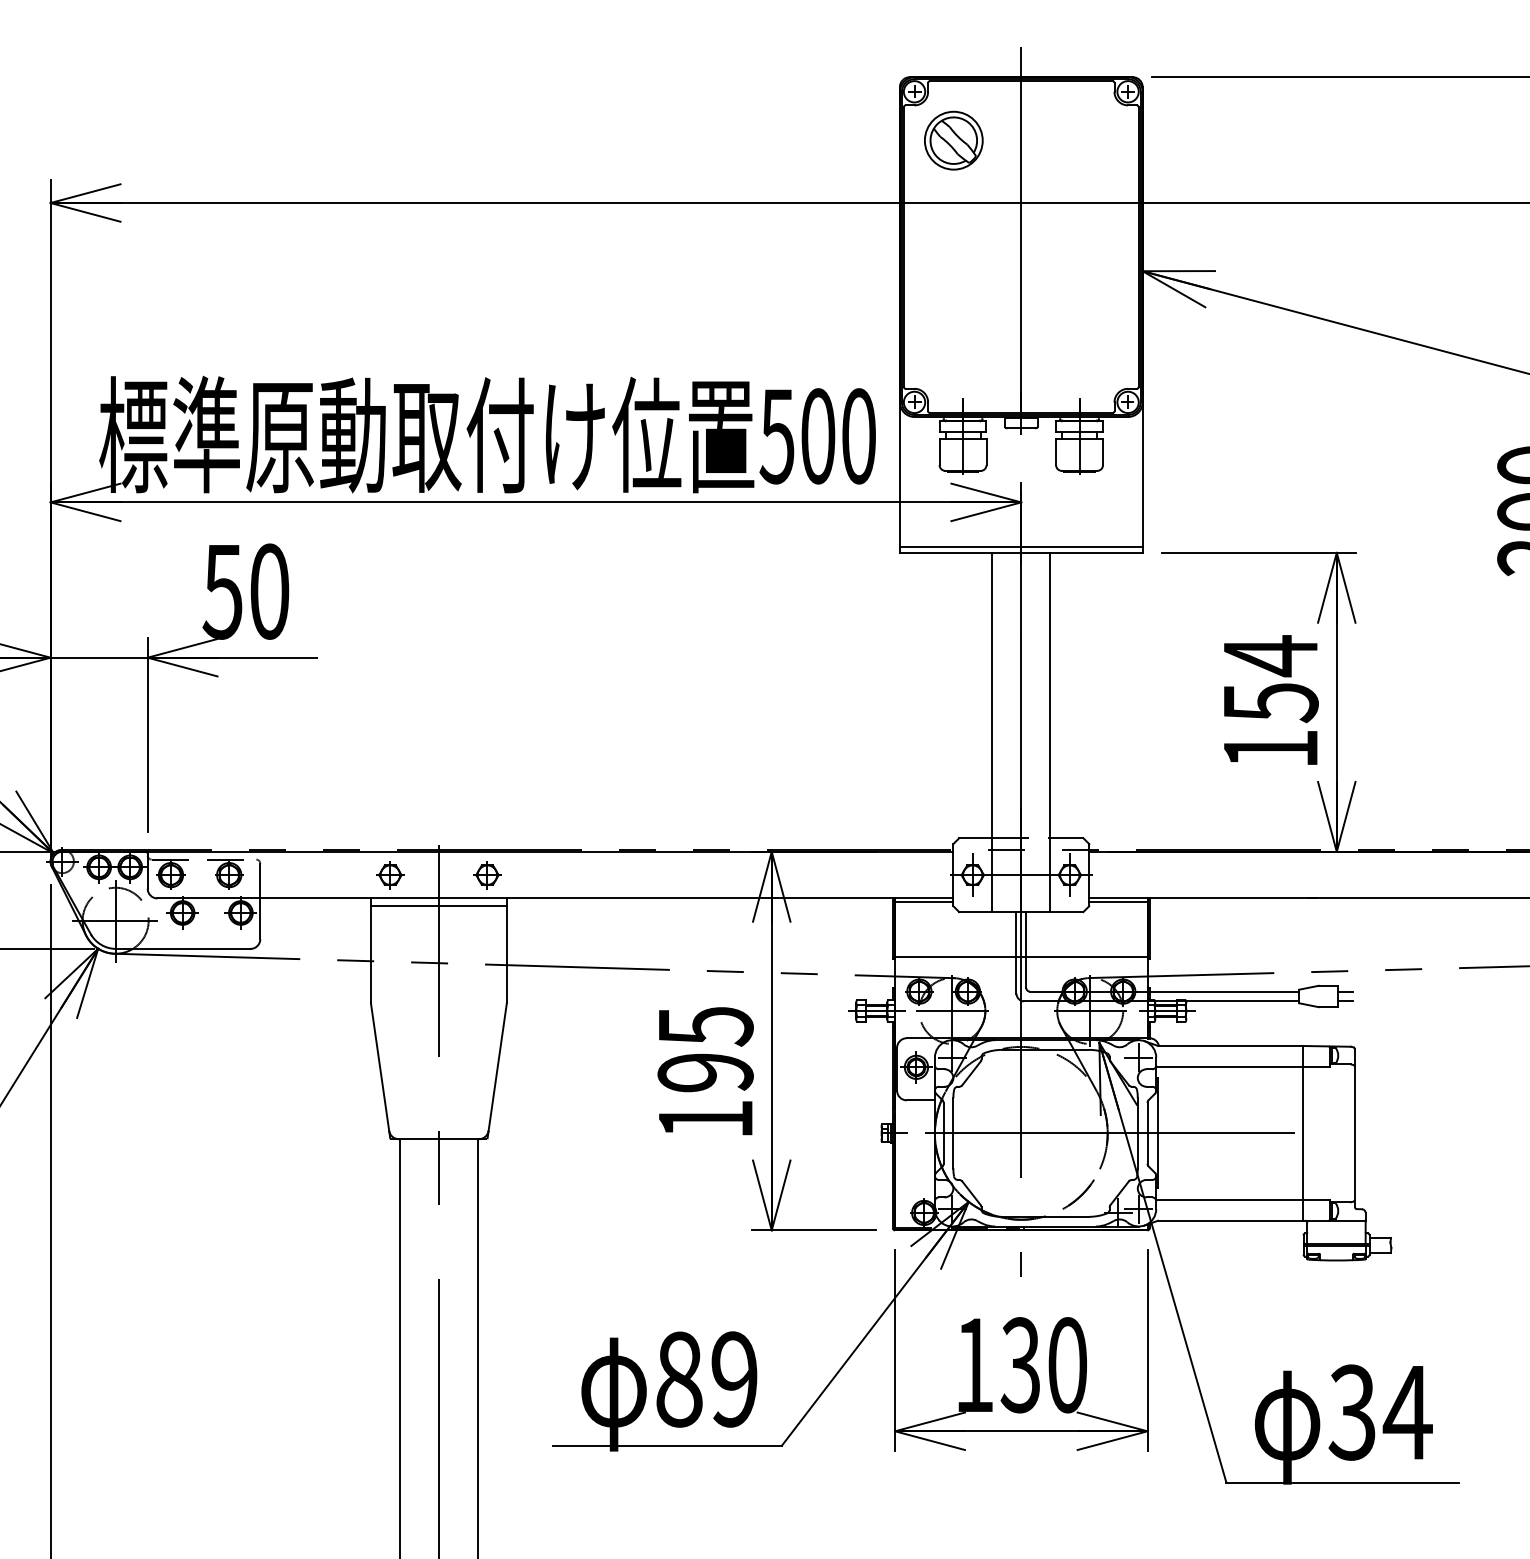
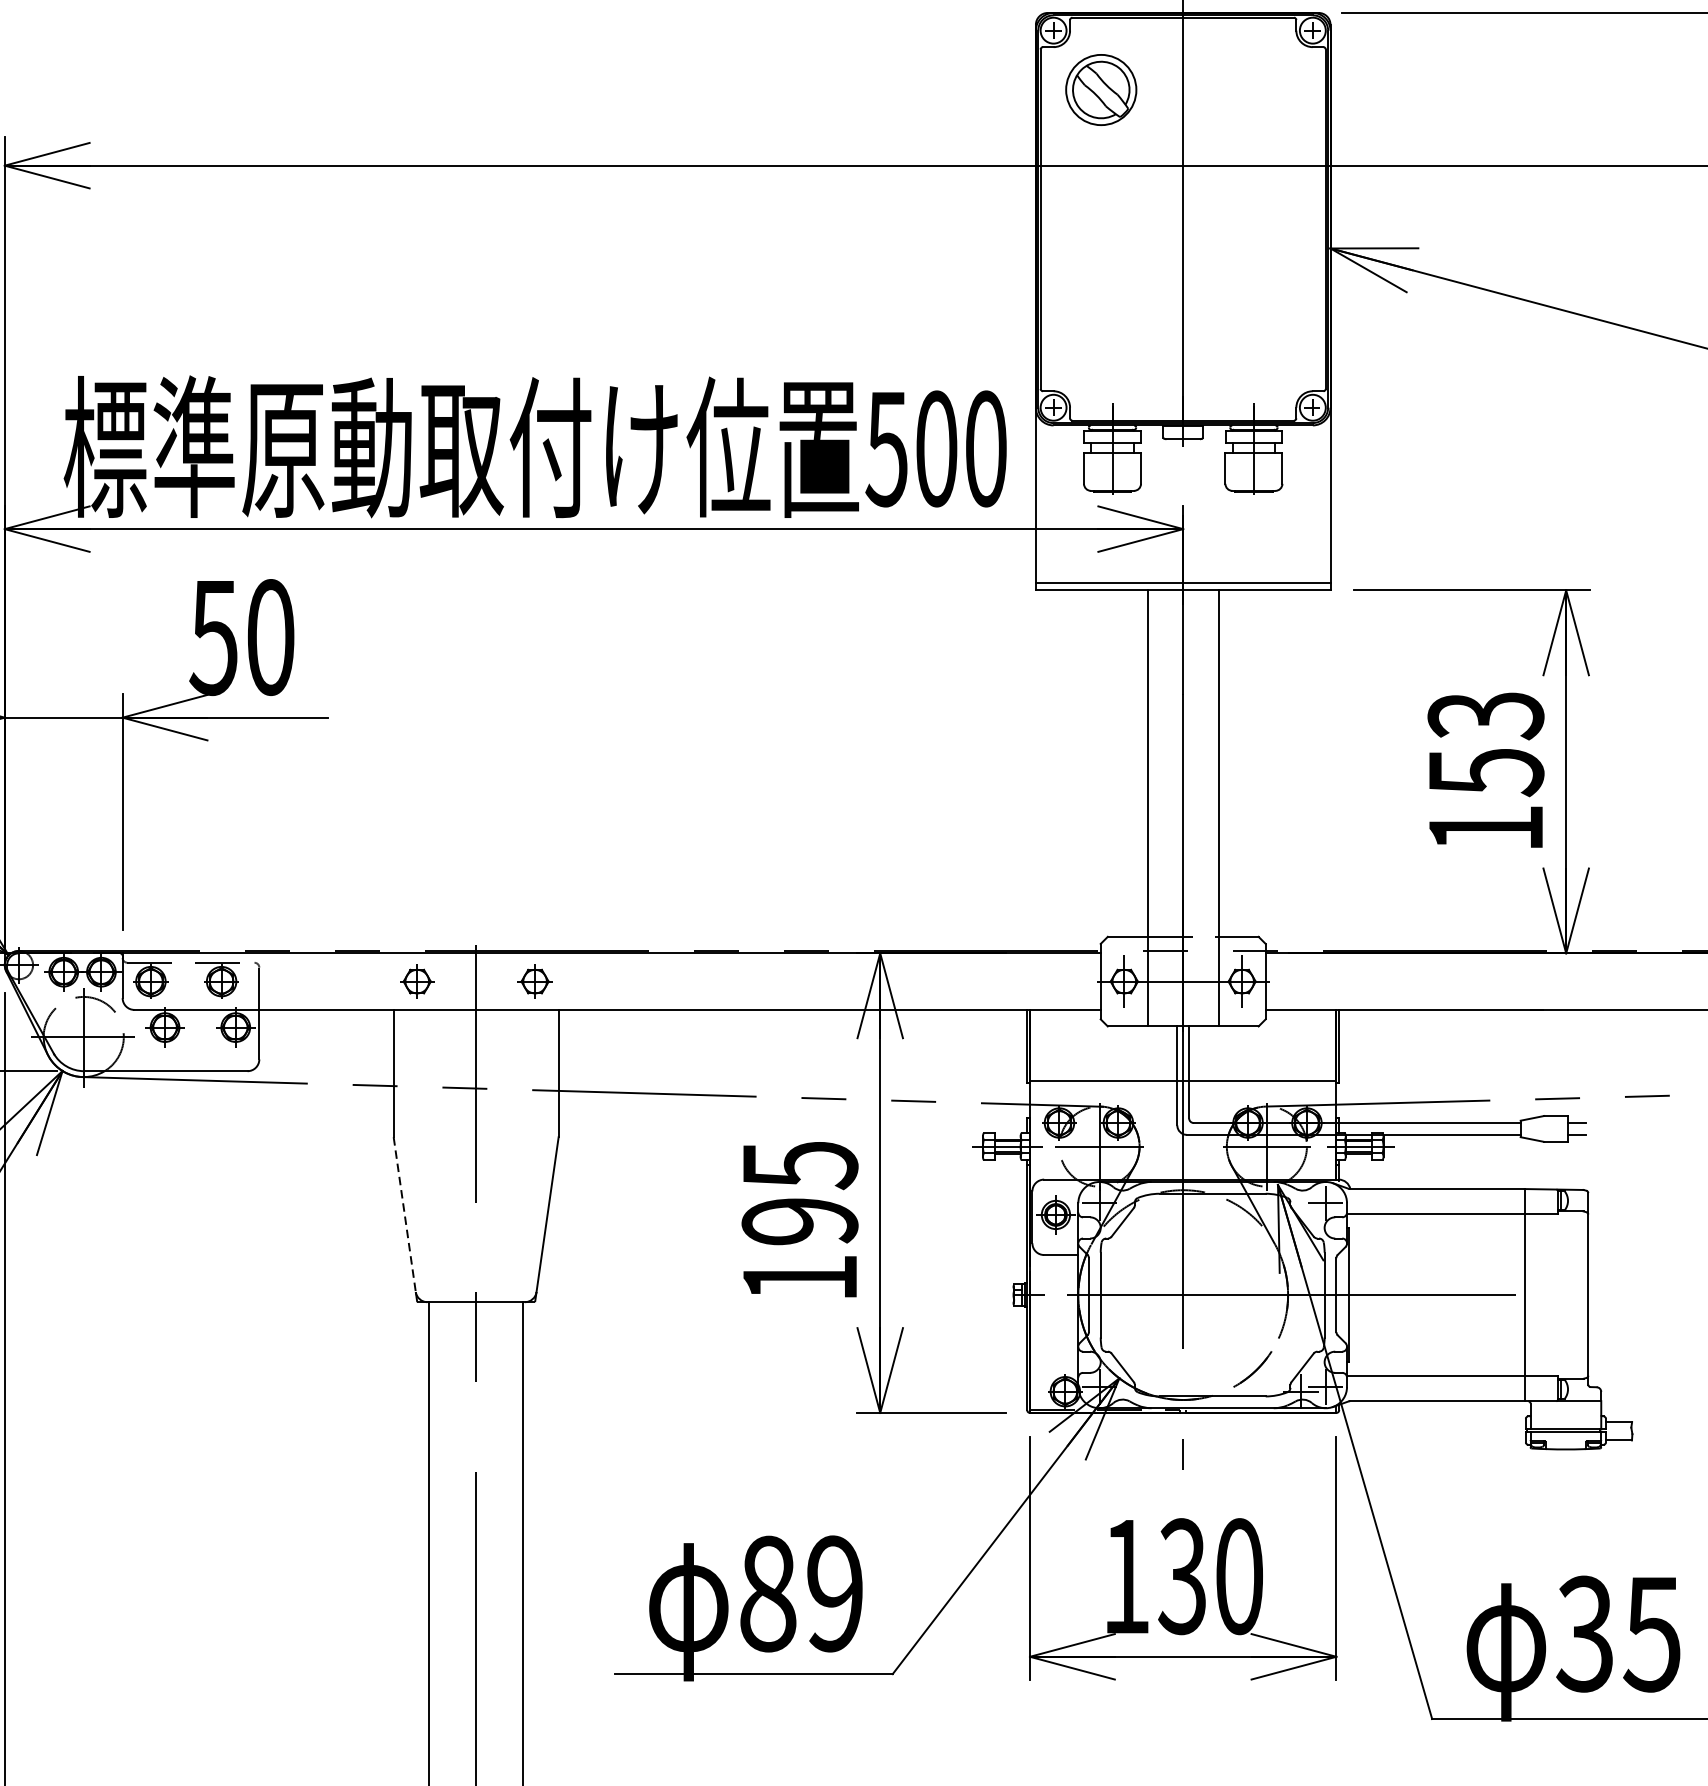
text: (1270, 656) -> (1485, 716), 154 -> 153
line: (924, 902) -> (1065, 1014), removed
line: (1118, 902) -> (1301, 1014), removed
line: (438, 906) -> (475, 1019), removed
line: (380, 1067) -> (405, 1215), solid -> dashed
text: (1407, 1413) -> (1652, 1635), 34 -> 35

